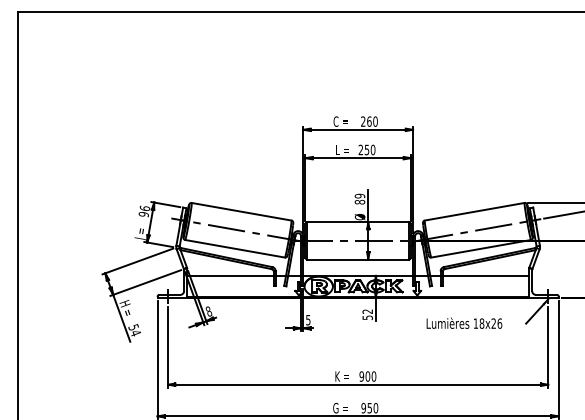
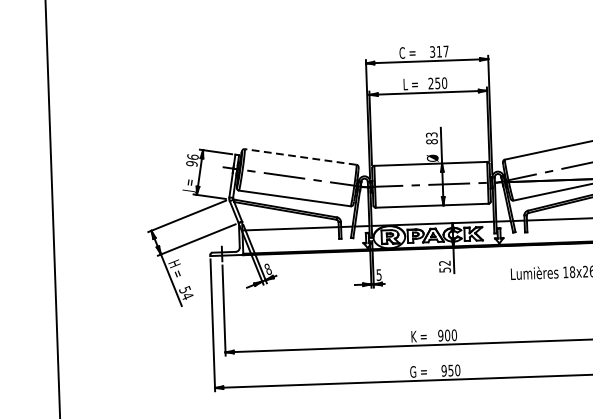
text: (369, 121) -> (439, 51), 260 -> 317
text: (359, 195) -> (431, 134), 89 -> 83
line: (241, 211) -> (300, 156), solid -> dashed

